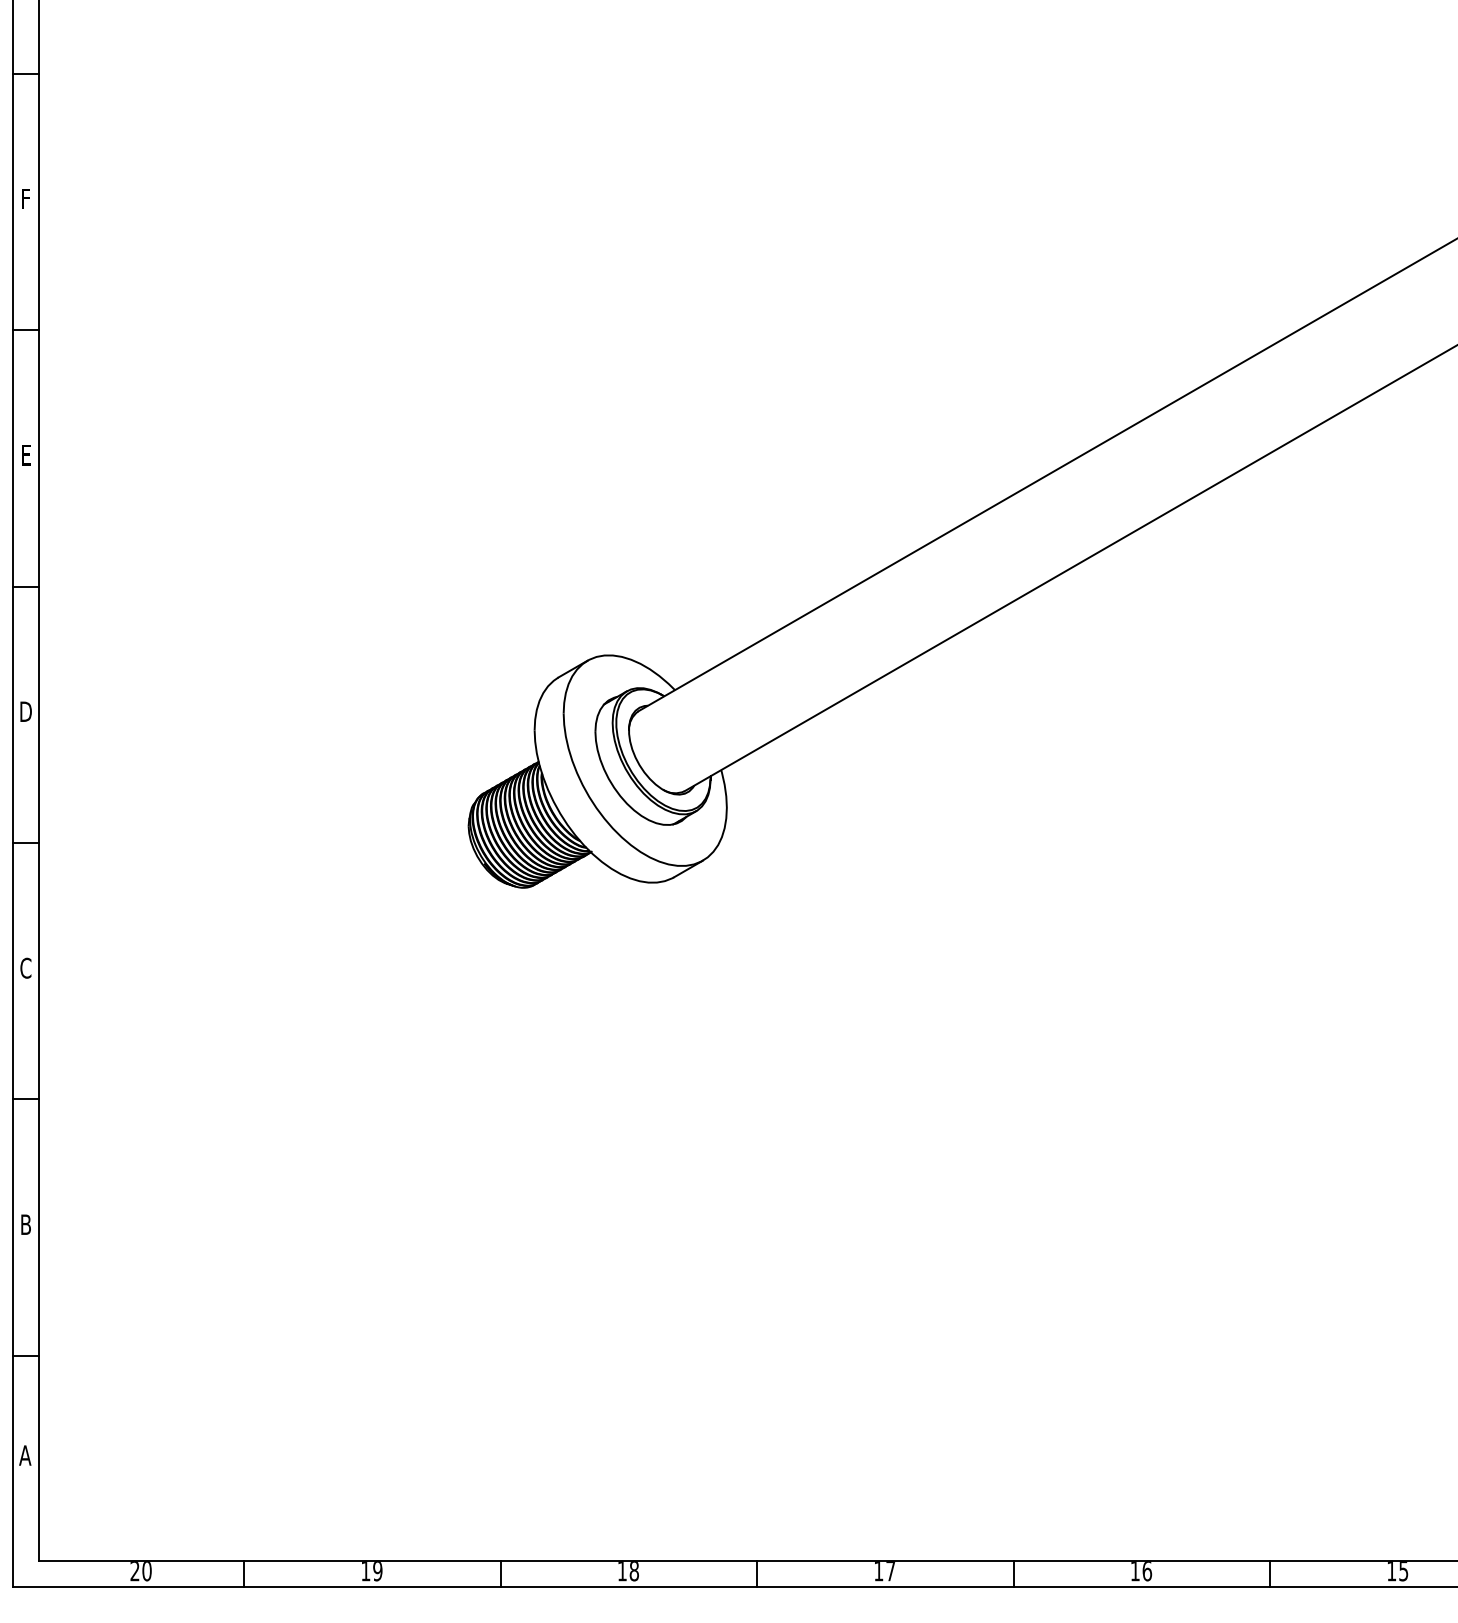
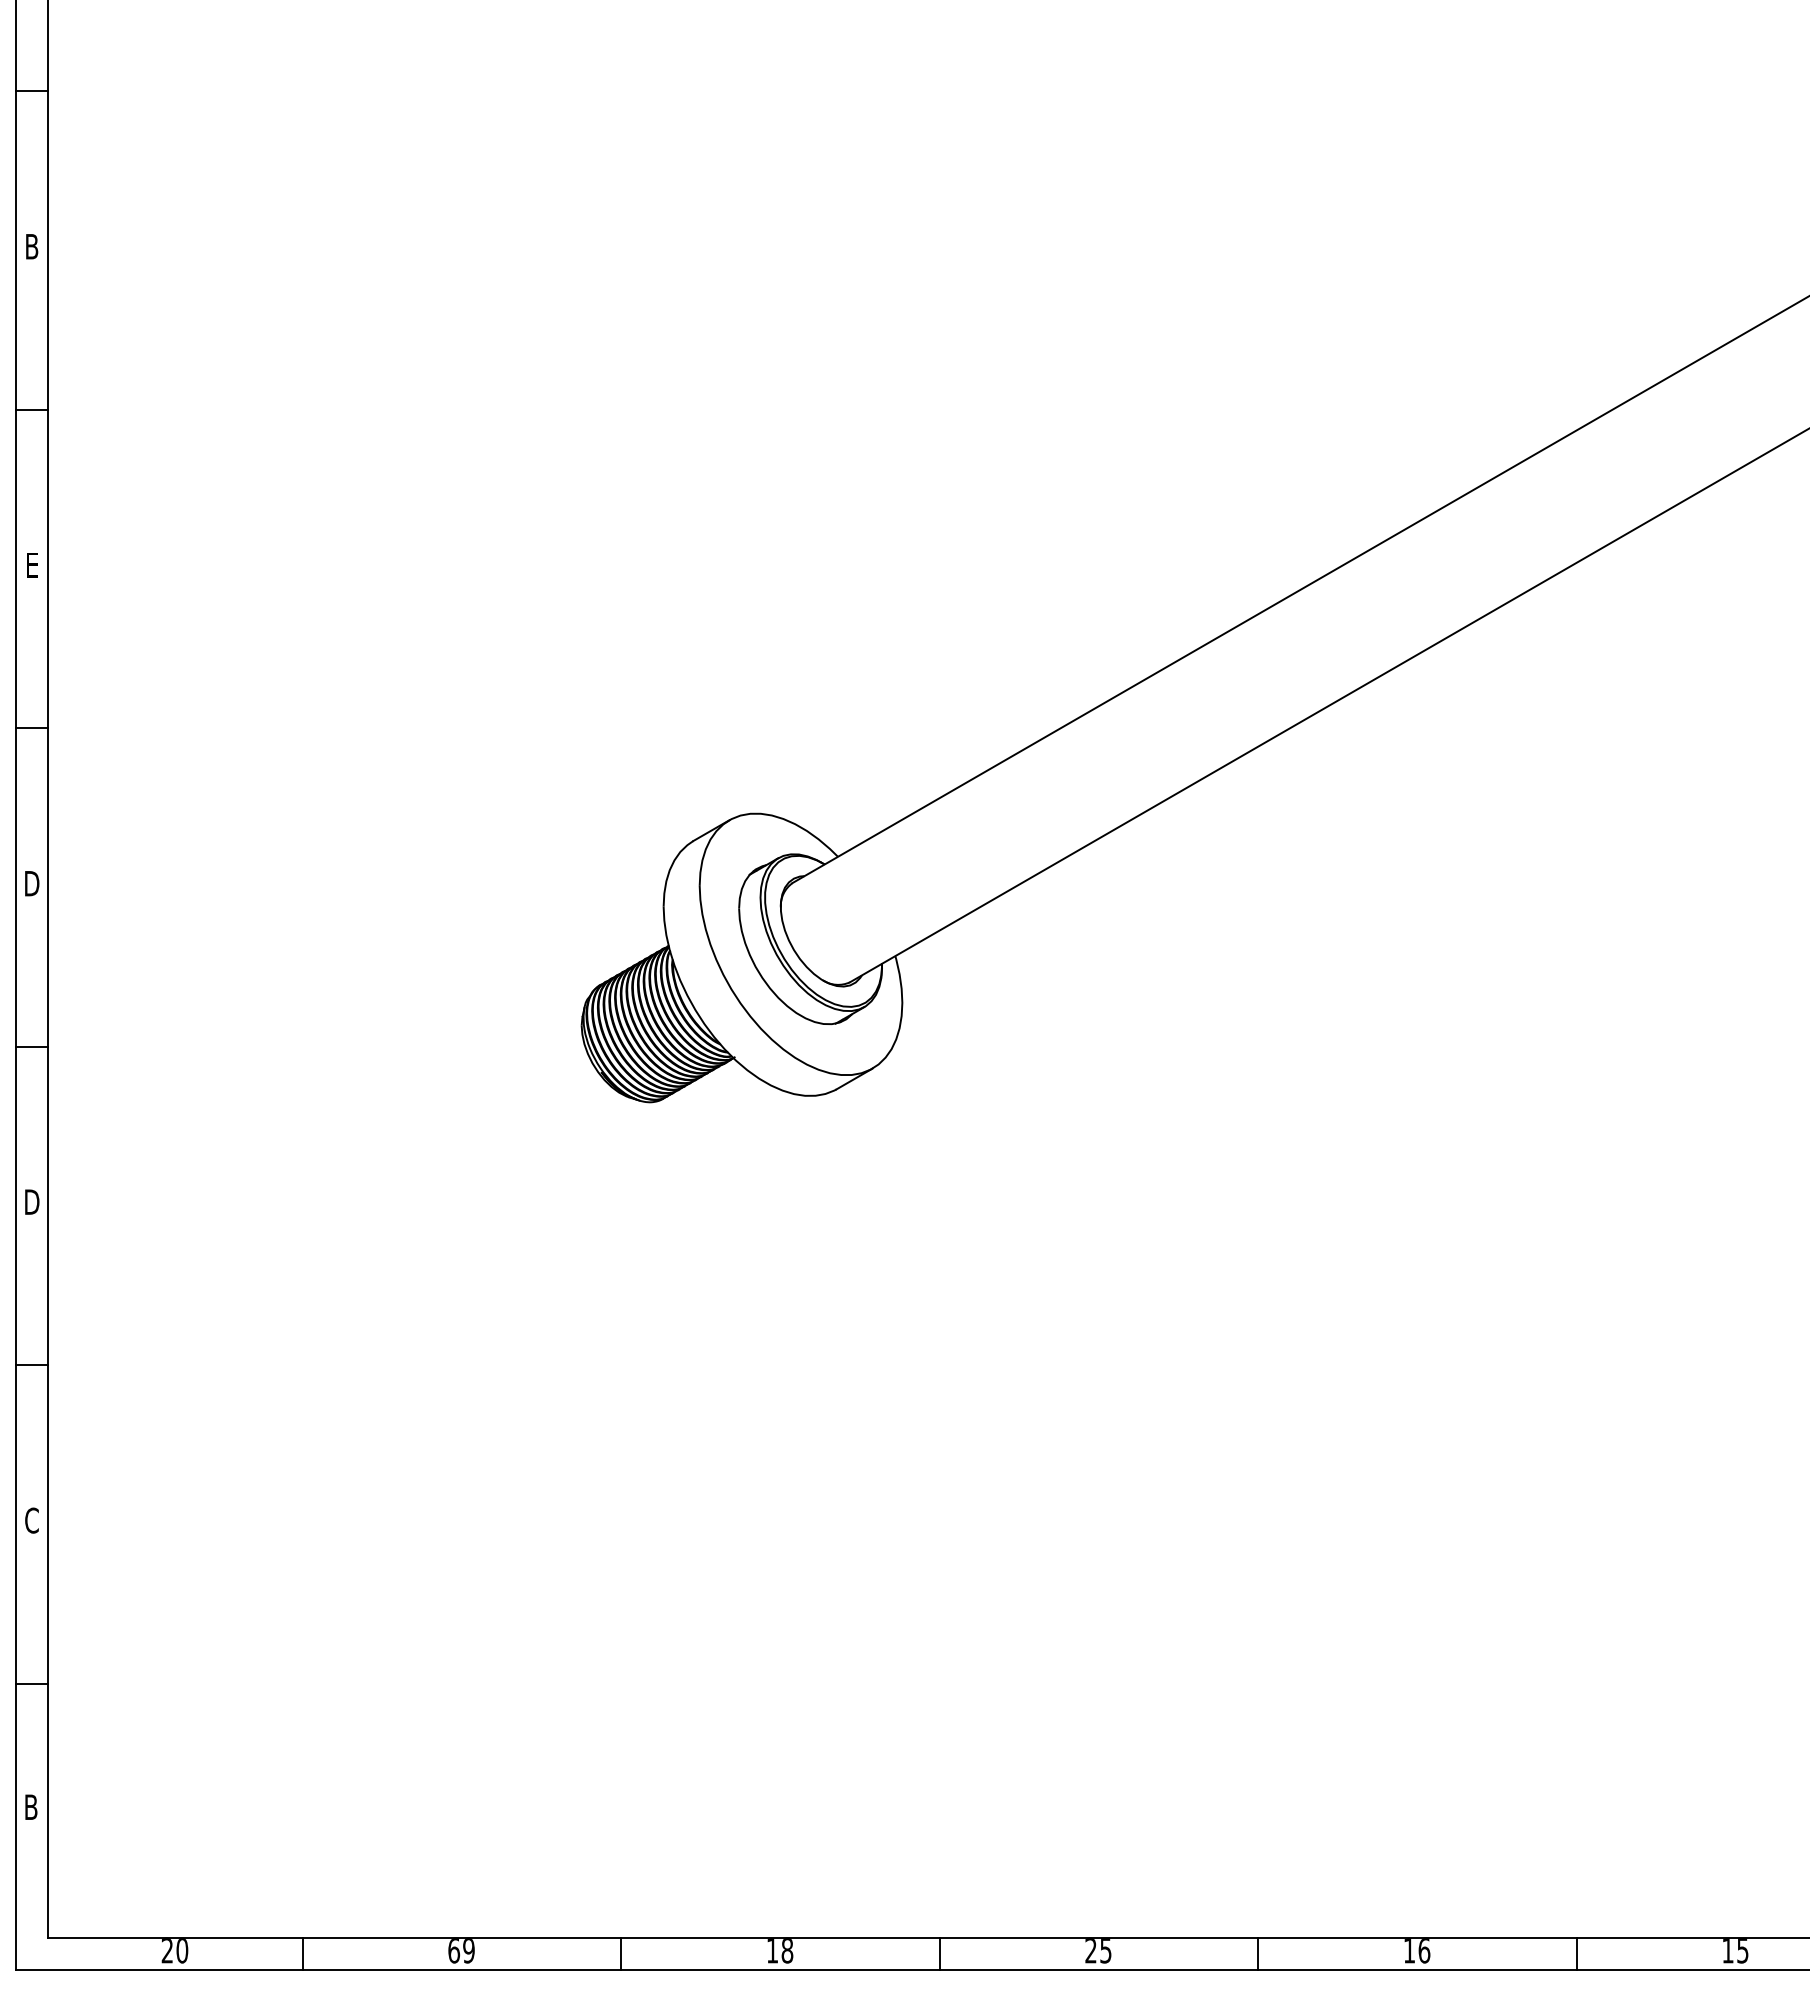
text: (26, 198) -> (32, 246), F -> B
text: (26, 968) -> (32, 1202), C -> D
text: (25, 1224) -> (31, 1520), B -> C
text: (24, 1454) -> (30, 1806), A -> B
text: (366, 1571) -> (454, 1951), 19 -> 69
text: (884, 1571) -> (1098, 1951), 17 -> 25

